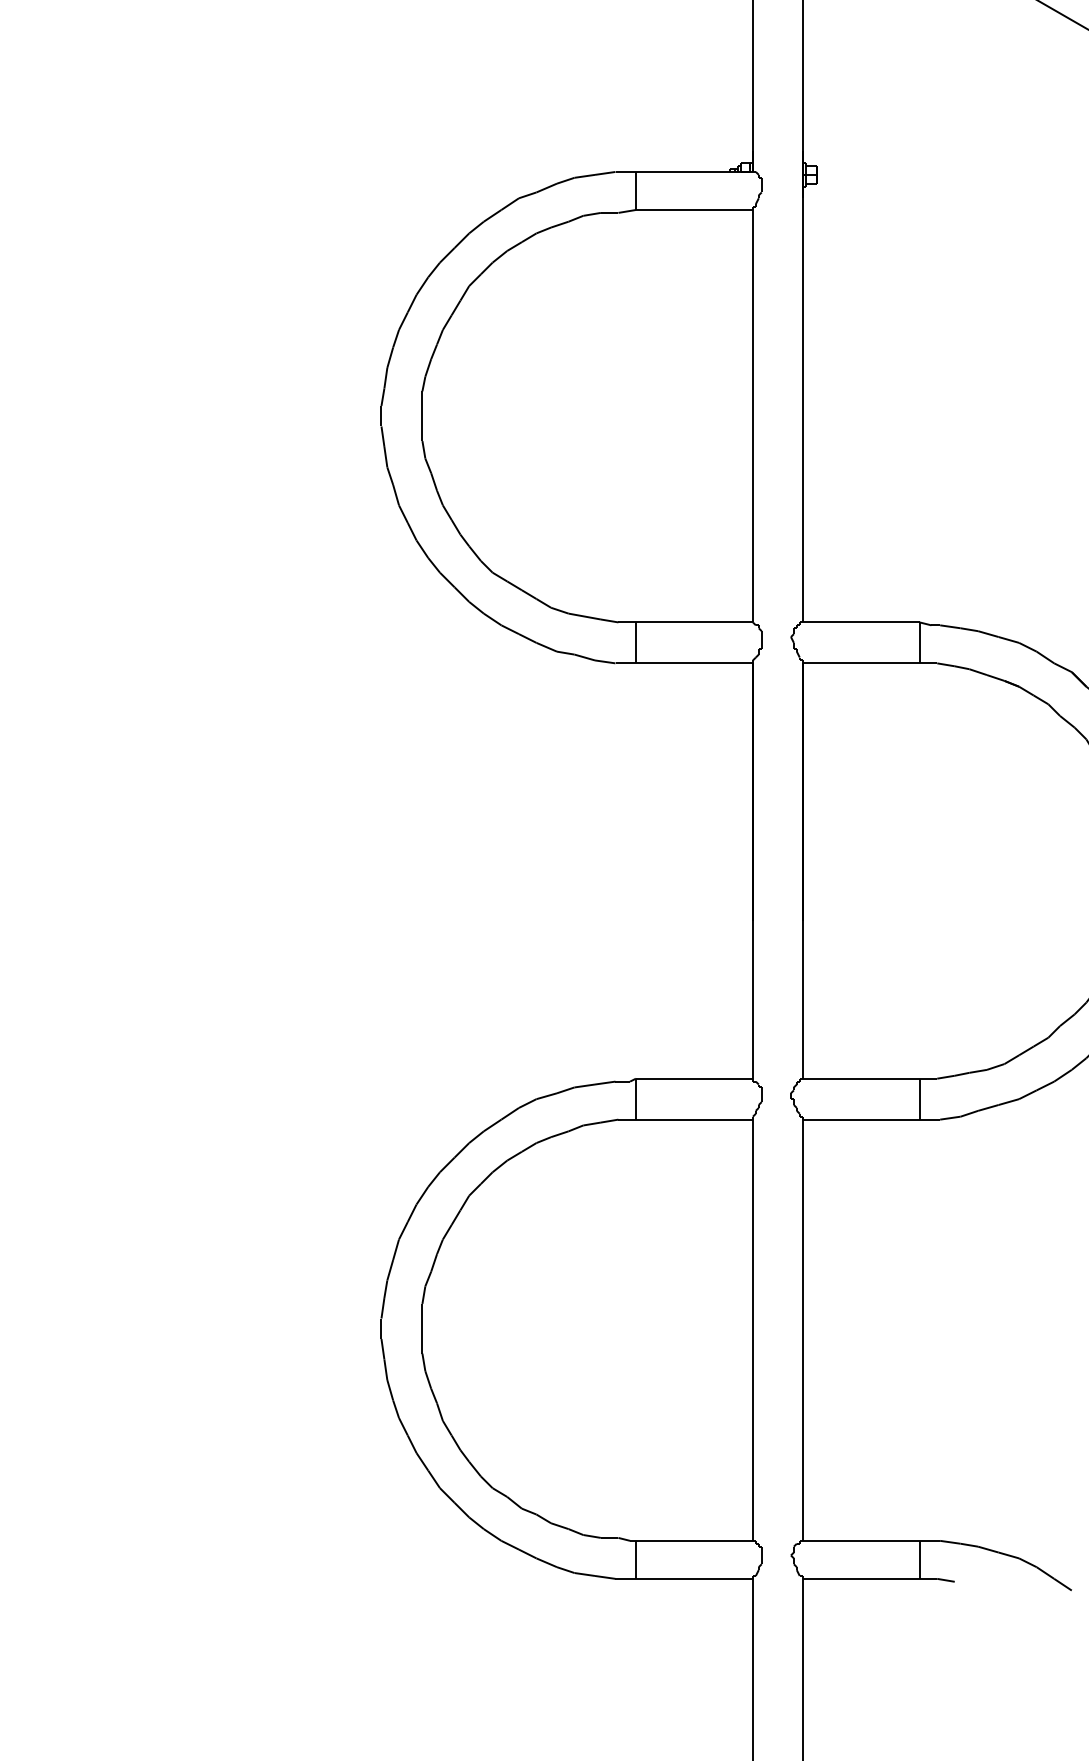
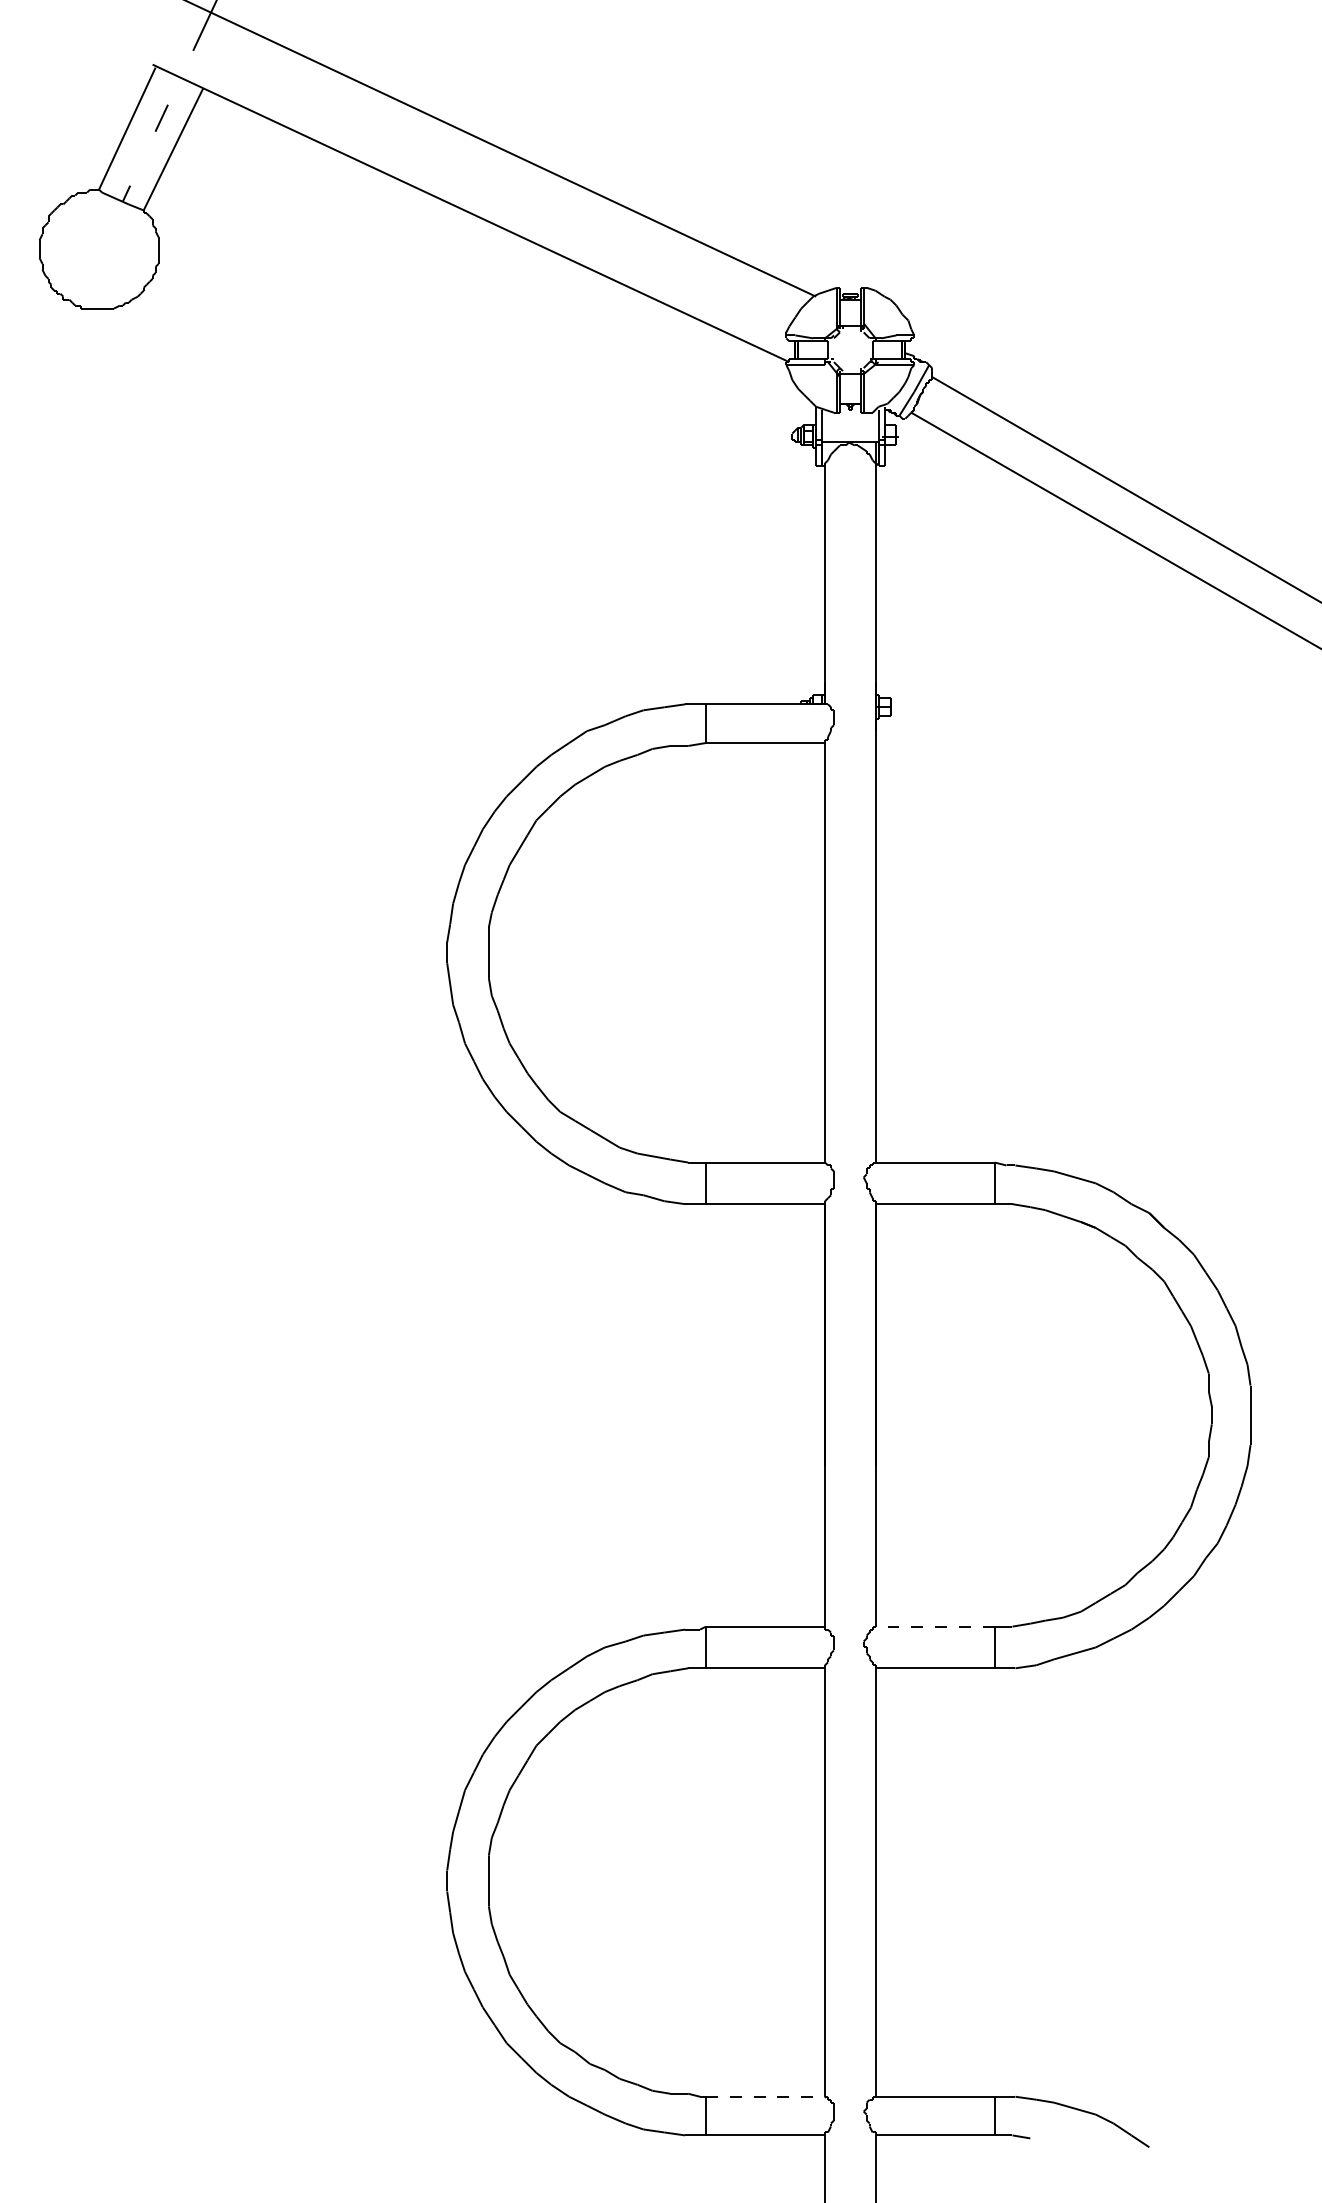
line: (861, 1078) -> (935, 1626), solid -> dashed
line: (694, 1540) -> (765, 2096), solid -> dashed

